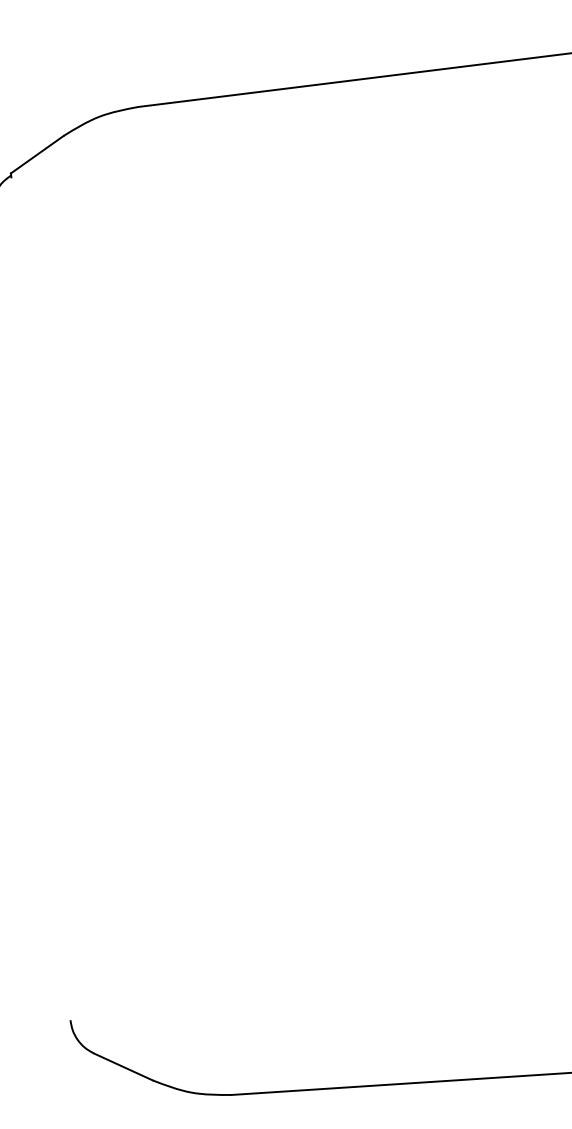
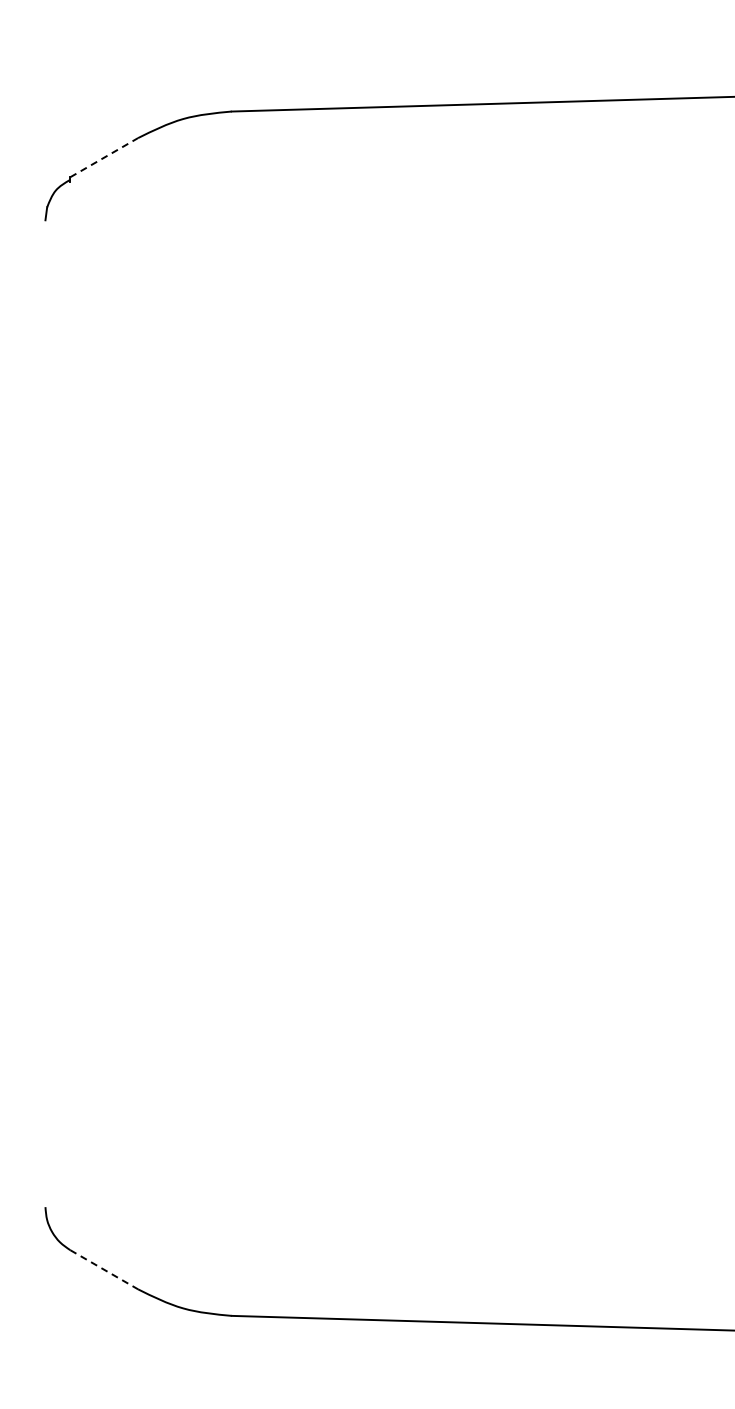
line: (37, 154) -> (104, 157), solid -> dashed
line: (123, 1067) -> (104, 1270), solid -> dashed

